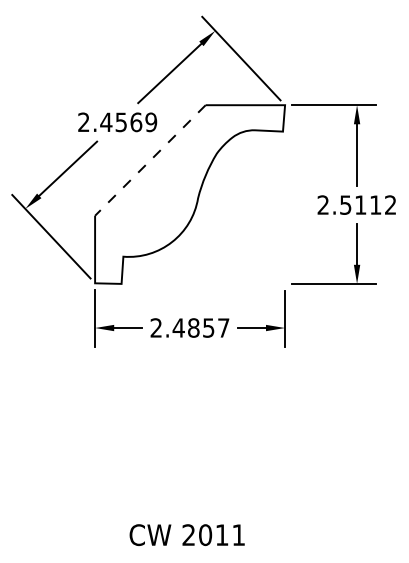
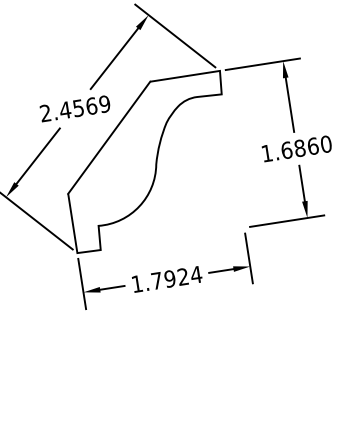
line: (150, 160) -> (109, 137), dashed -> solid
text: (356, 204) -> (296, 148), 2.5112 -> 1.6860
text: (189, 327) -> (166, 279), 2.4857 -> 1.7924

